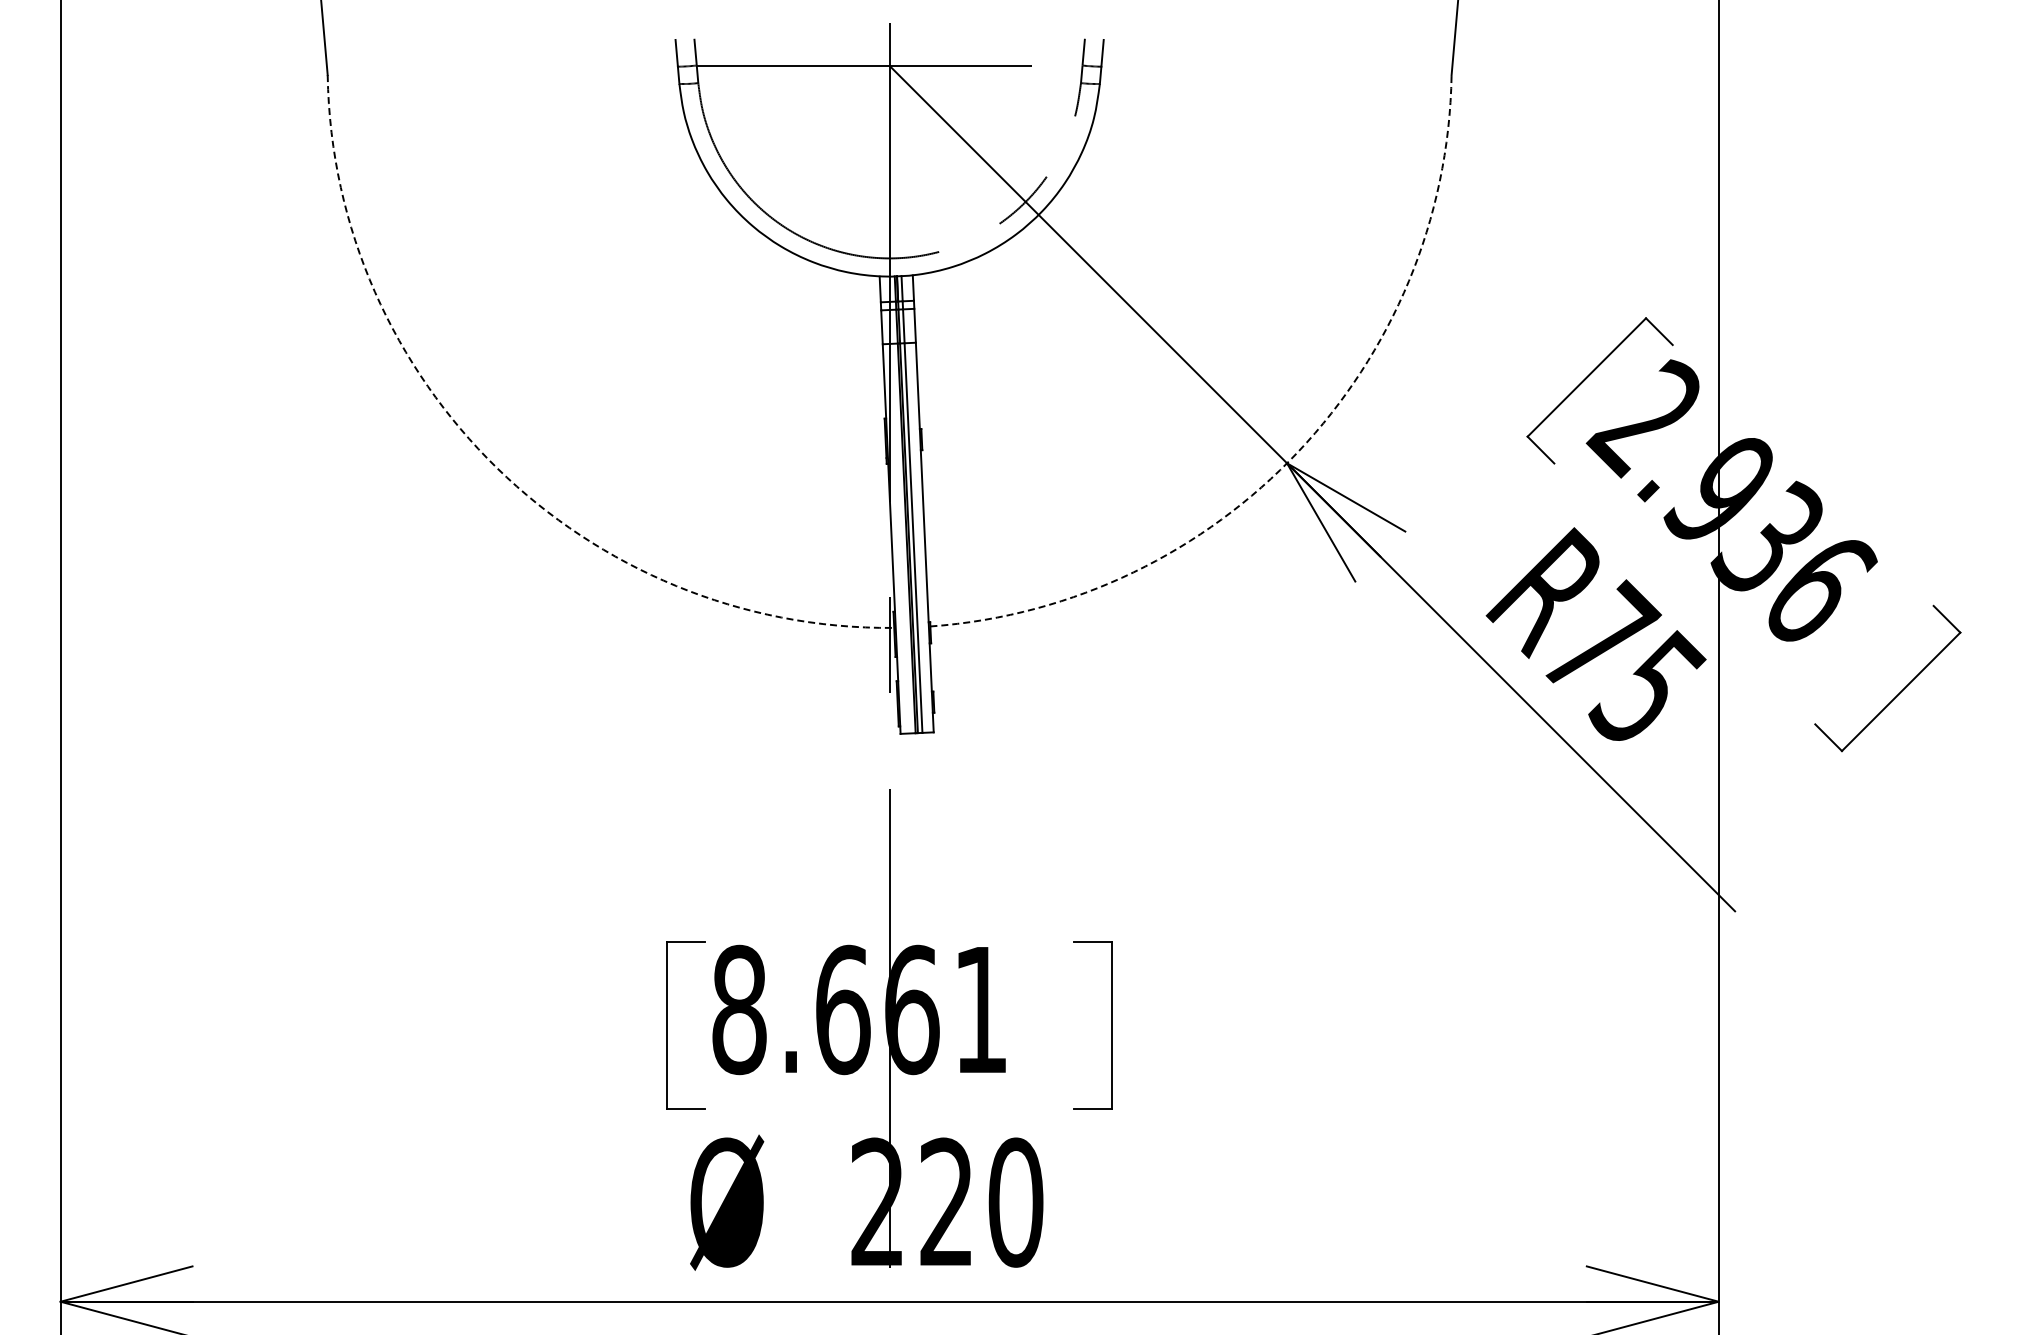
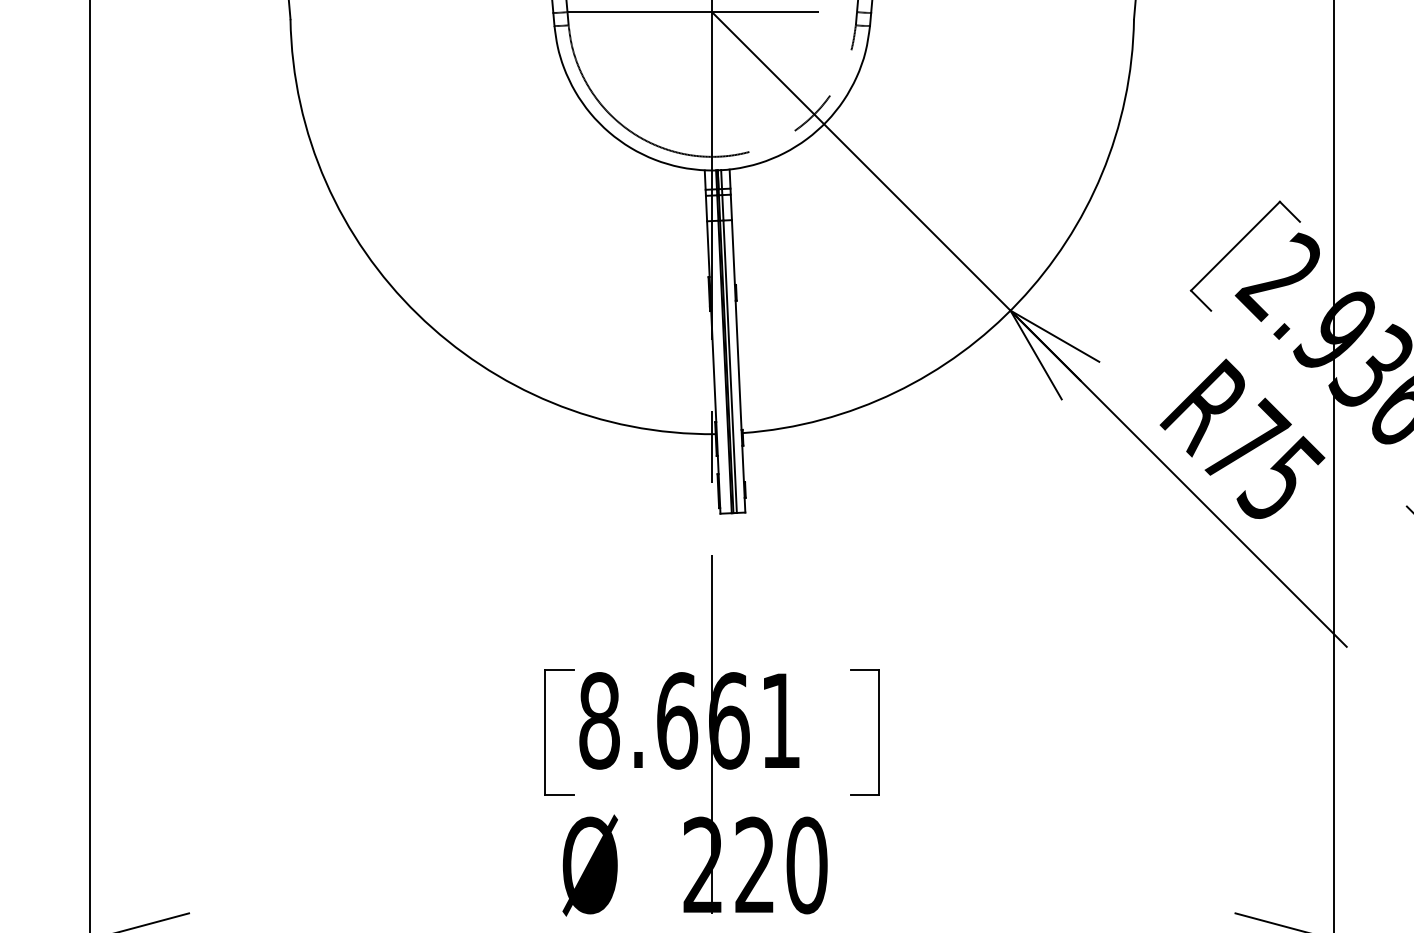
arc: (1298, 452) -> (1019, 302), dashed -> solid
arc: (497, 468) -> (417, 314), dashed -> solid

